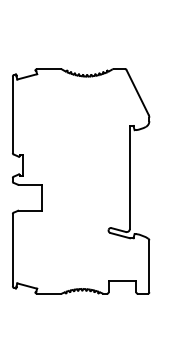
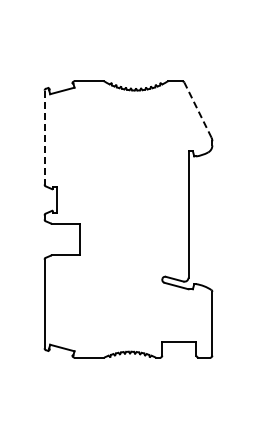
line: (137, 92) -> (197, 110), solid -> dashed
line: (12, 114) -> (44, 137), solid -> dashed

